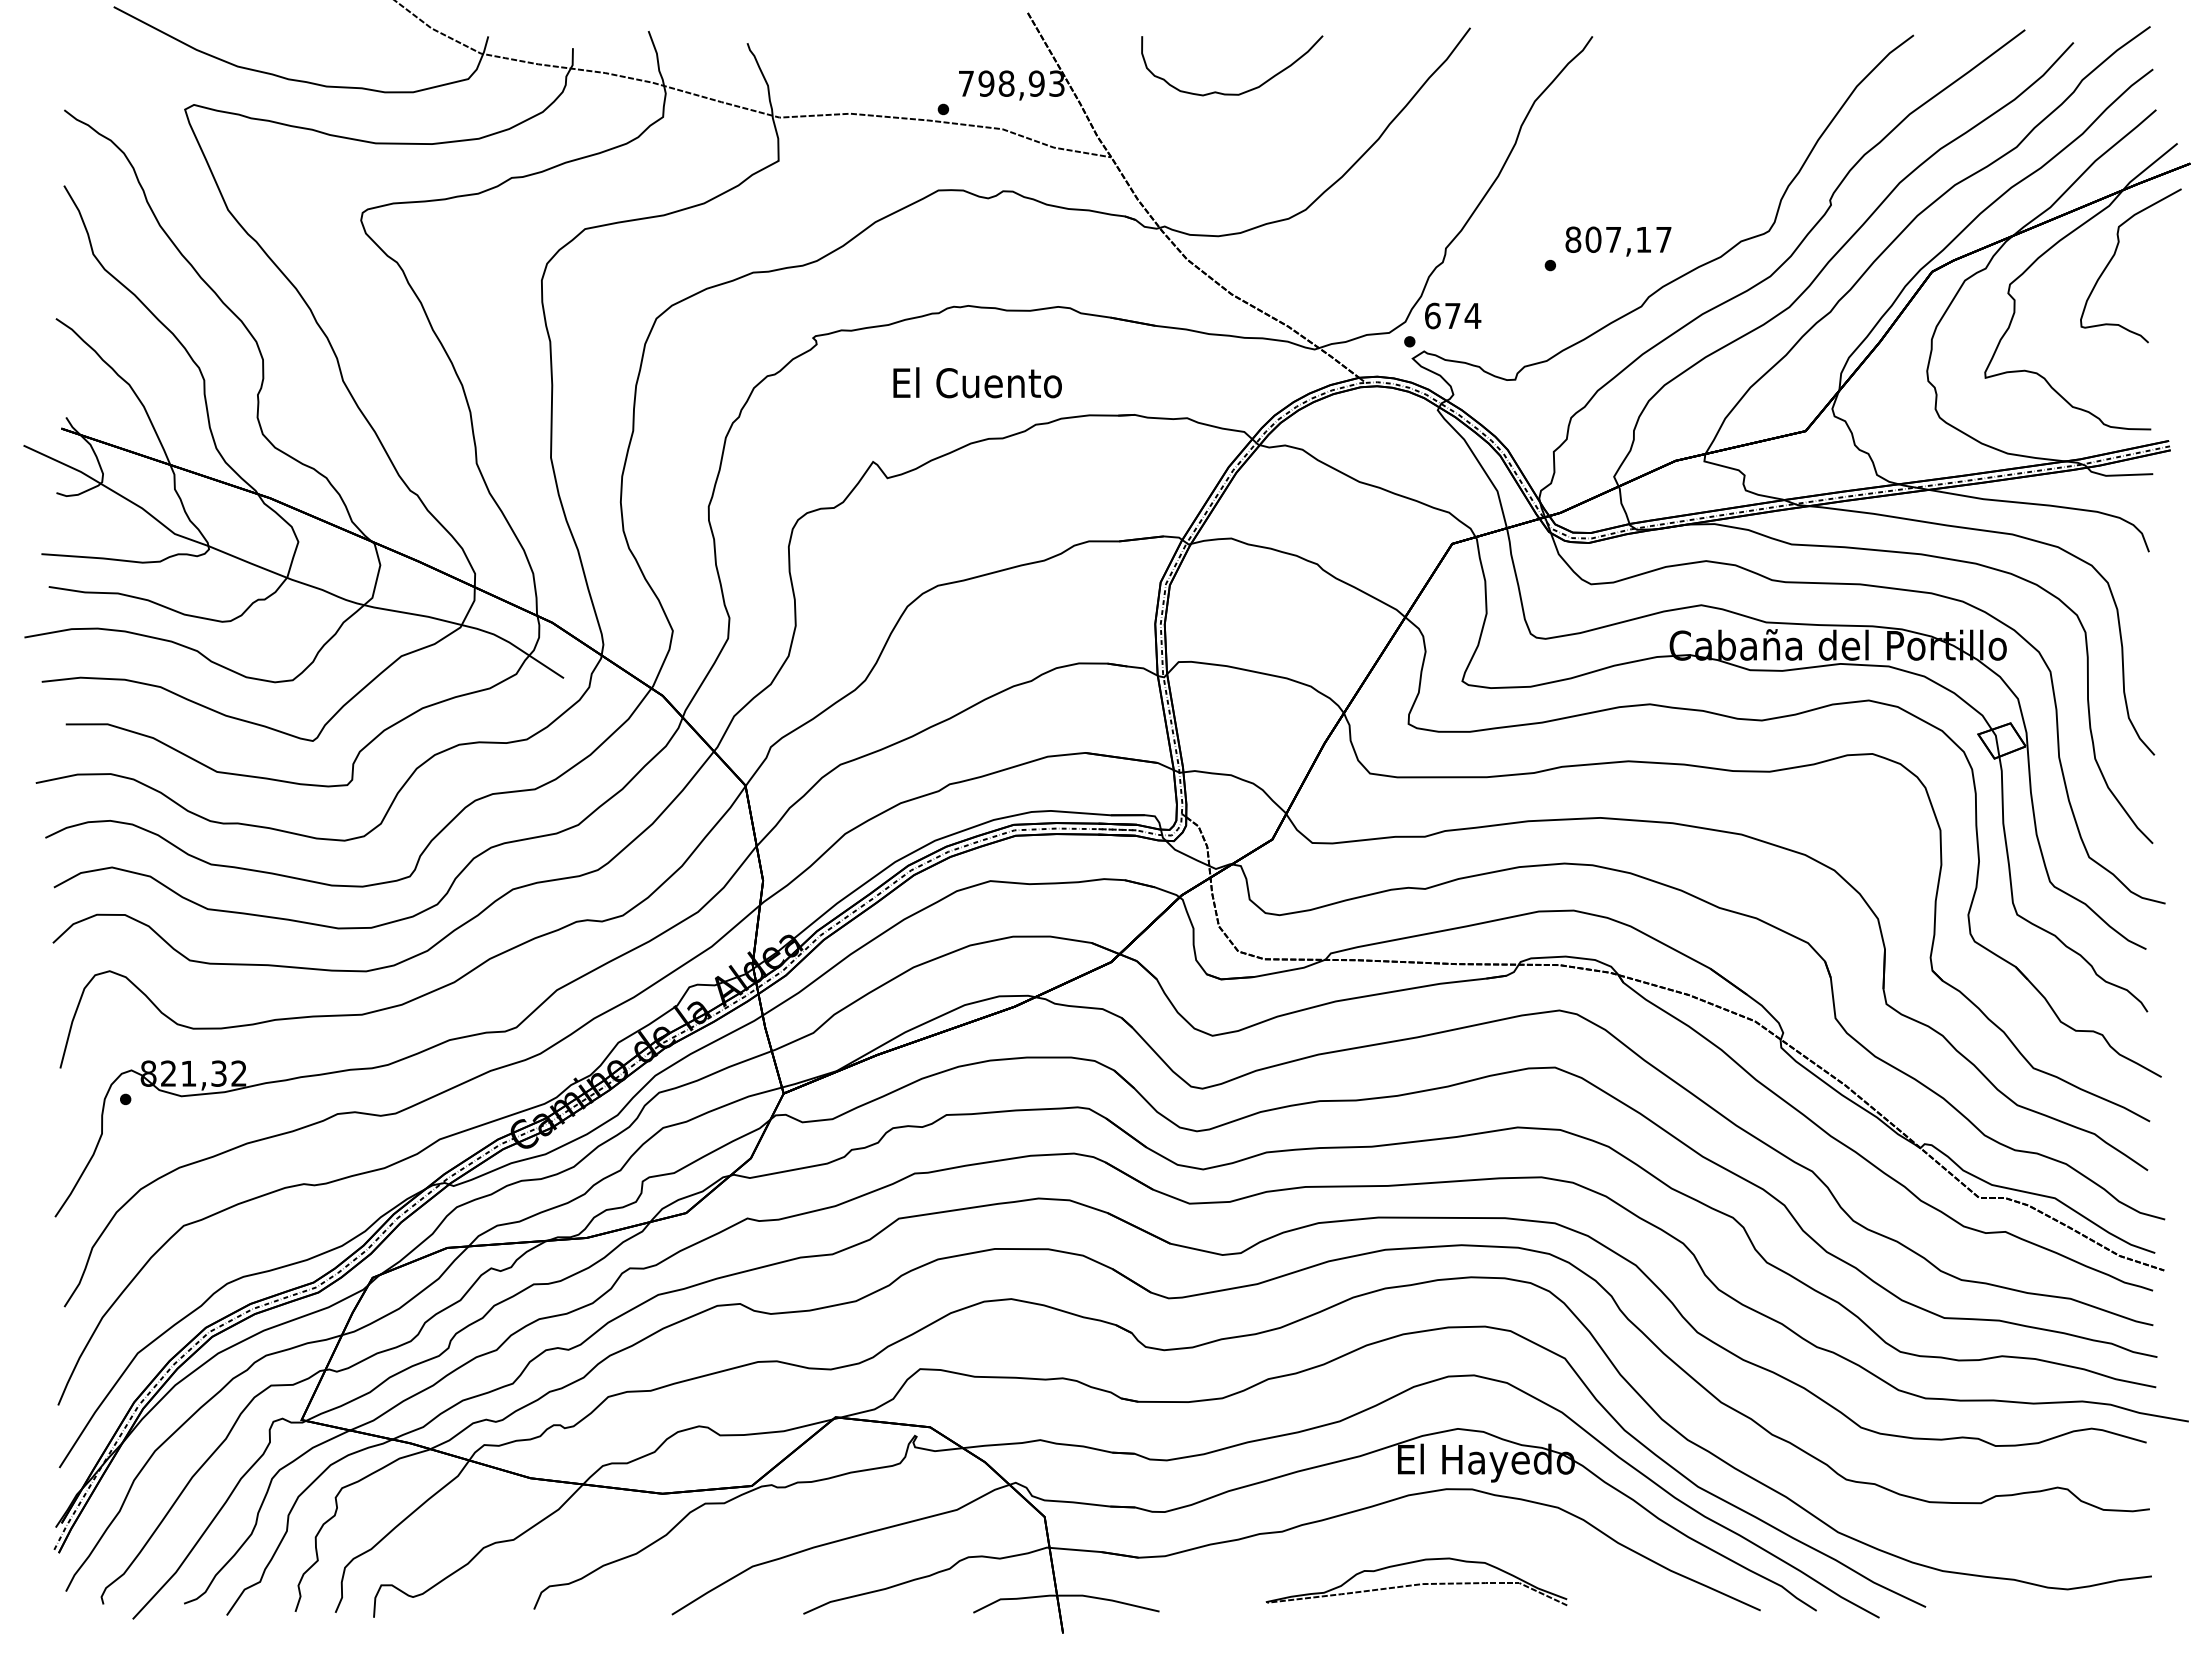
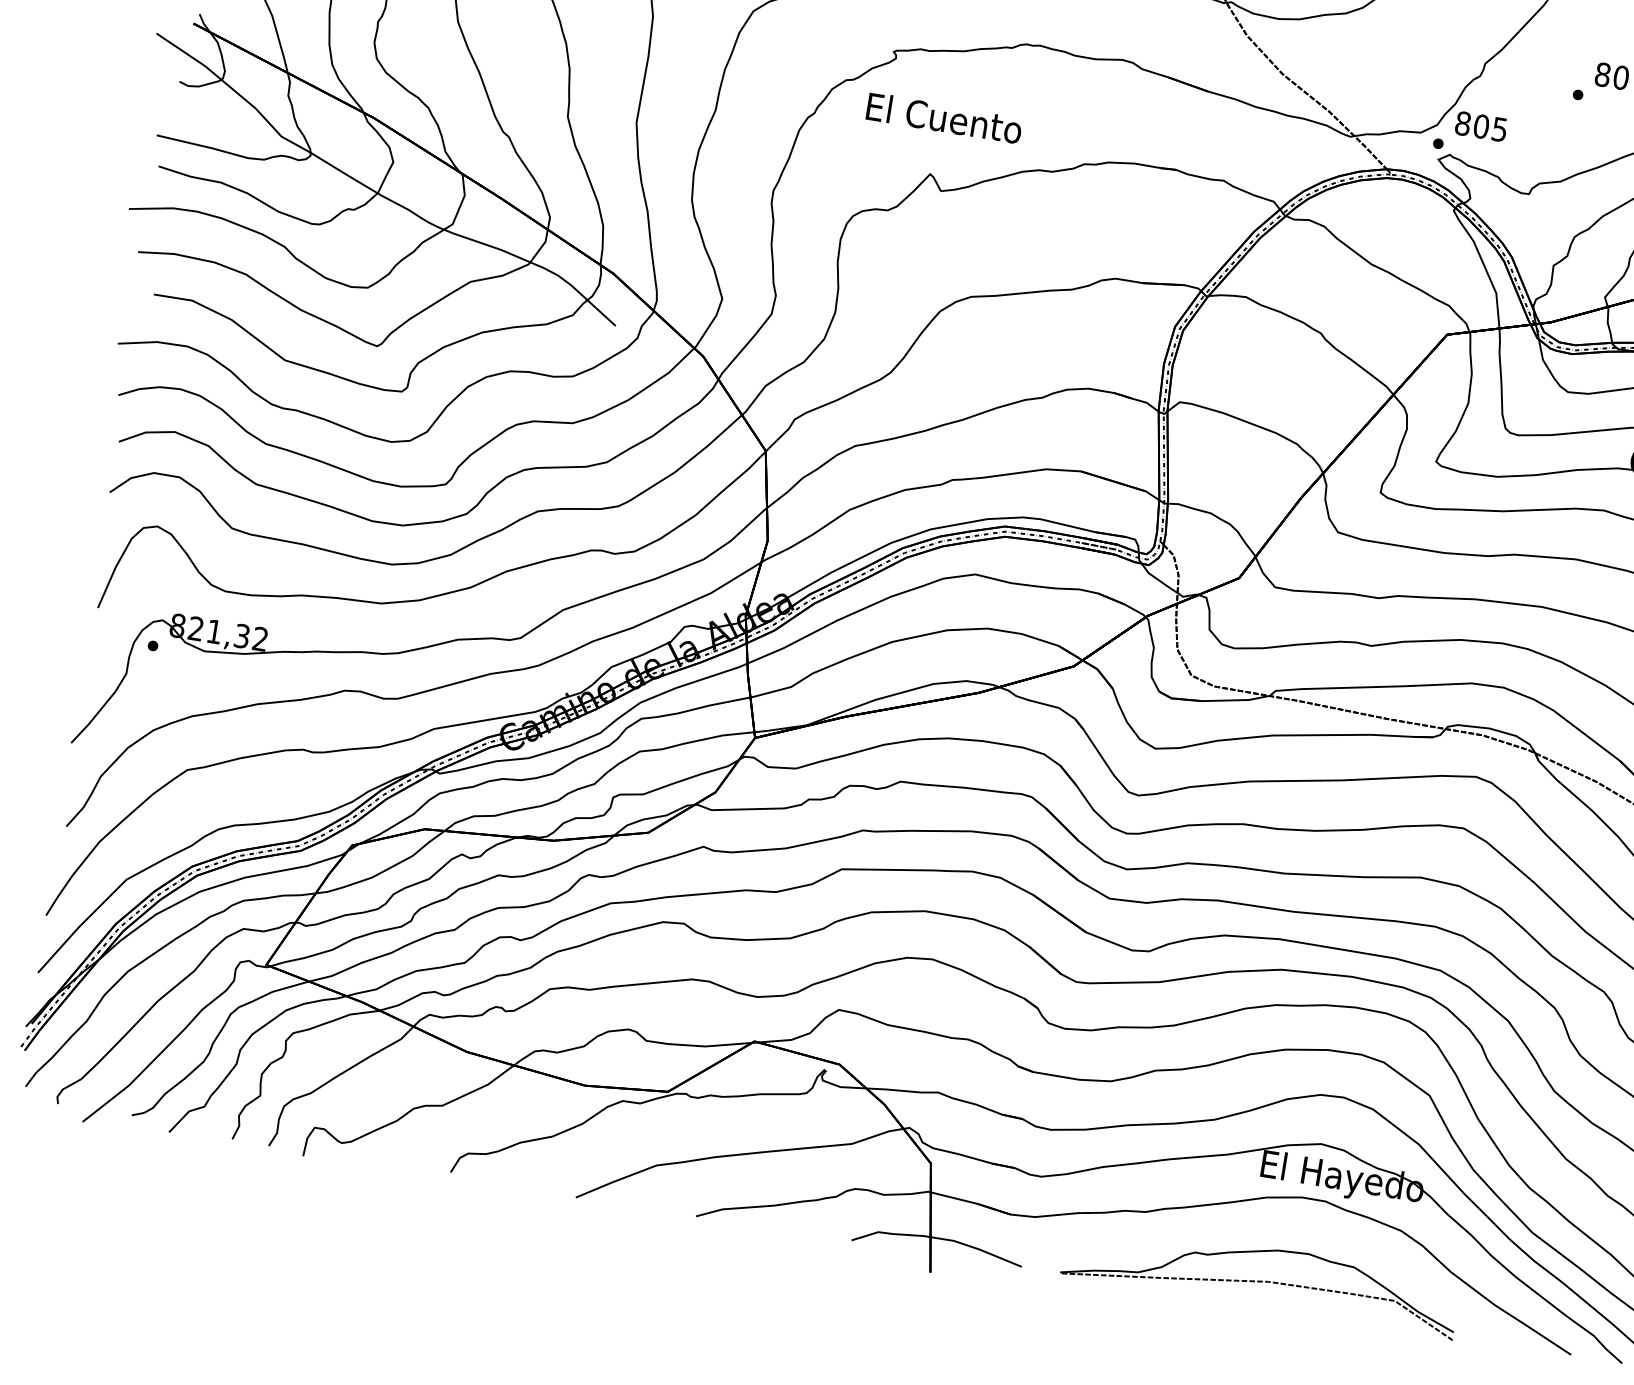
text: (1453, 315) -> (1482, 126), 674 -> 805
text: (977, 382) -> (944, 117), moved
part: (1416, 1581) -> (1261, 1277), size x1.43

